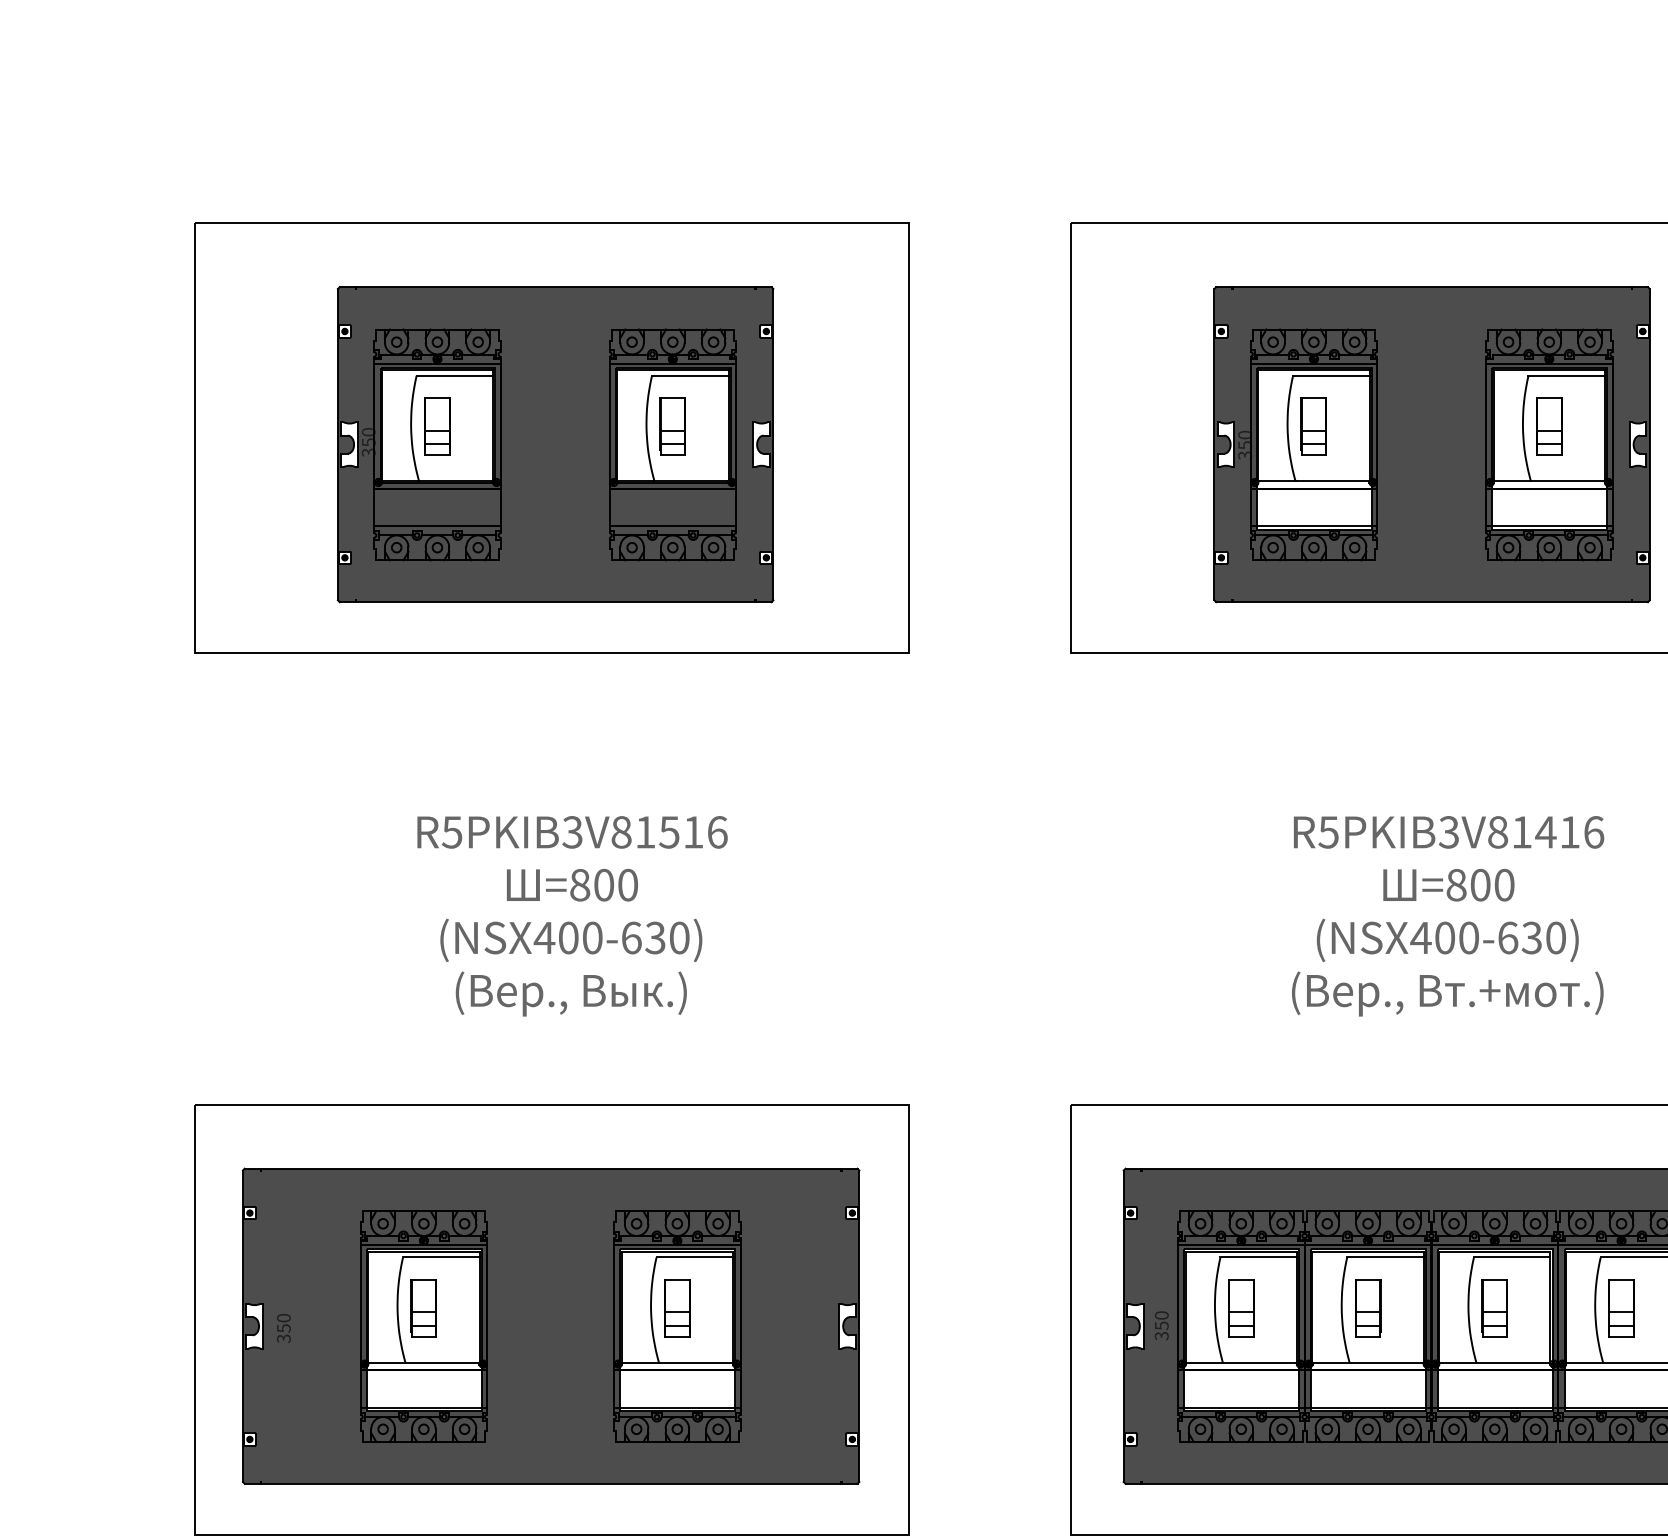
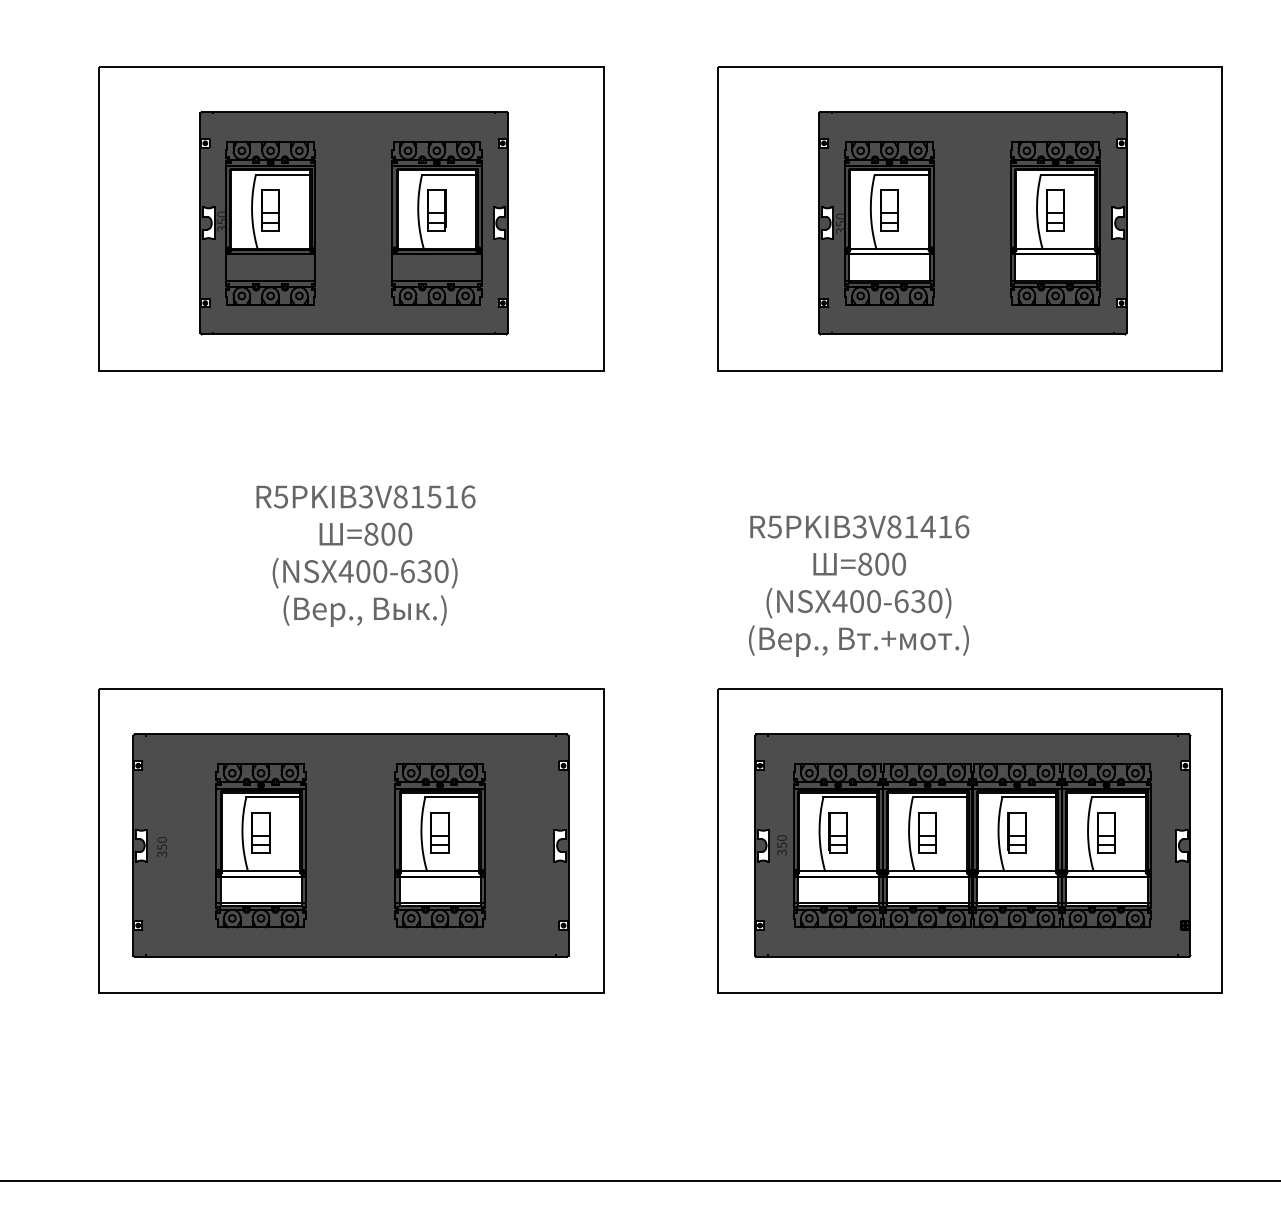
text: (1448, 915) -> (859, 585), moved

